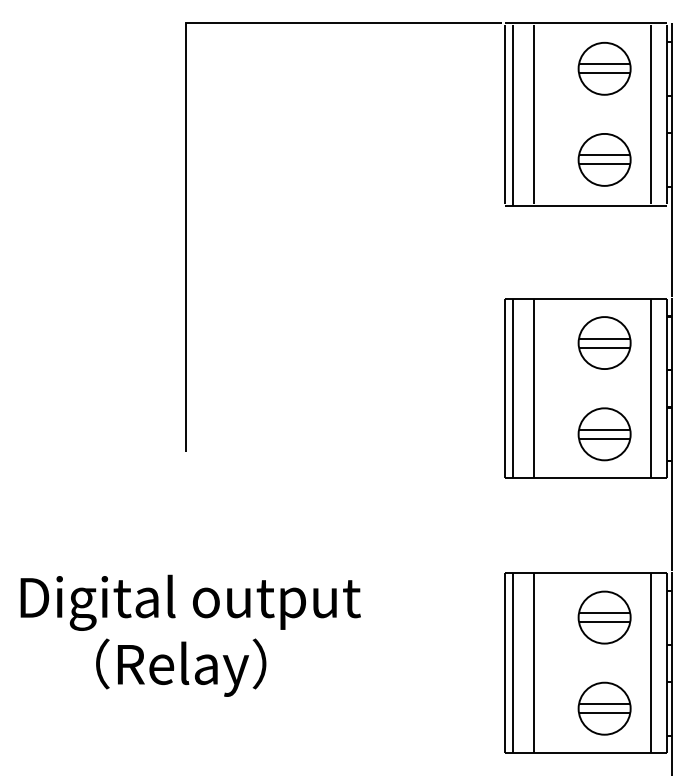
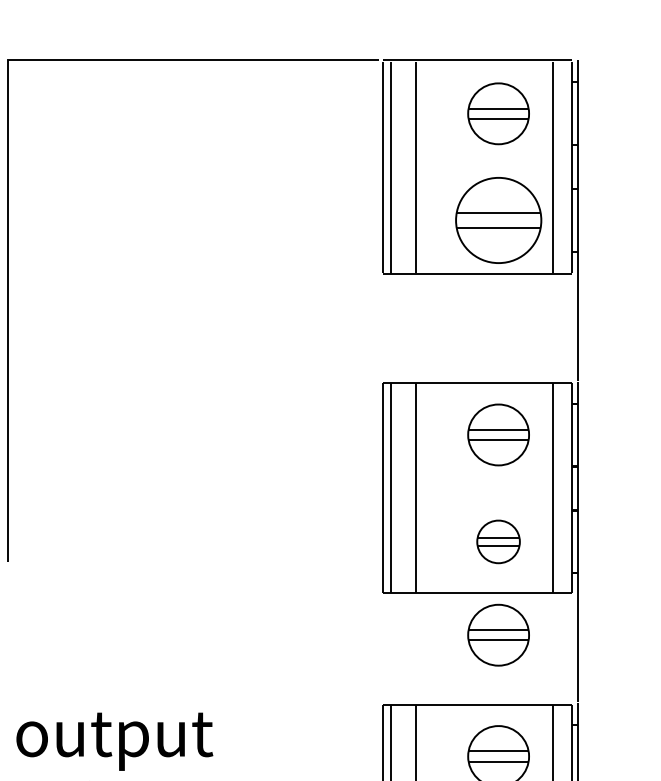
part: (604, 159) -> (498, 220), size x1.4
part: (604, 434) -> (498, 542), size x0.7
part: (604, 513) -> (498, 634), added

